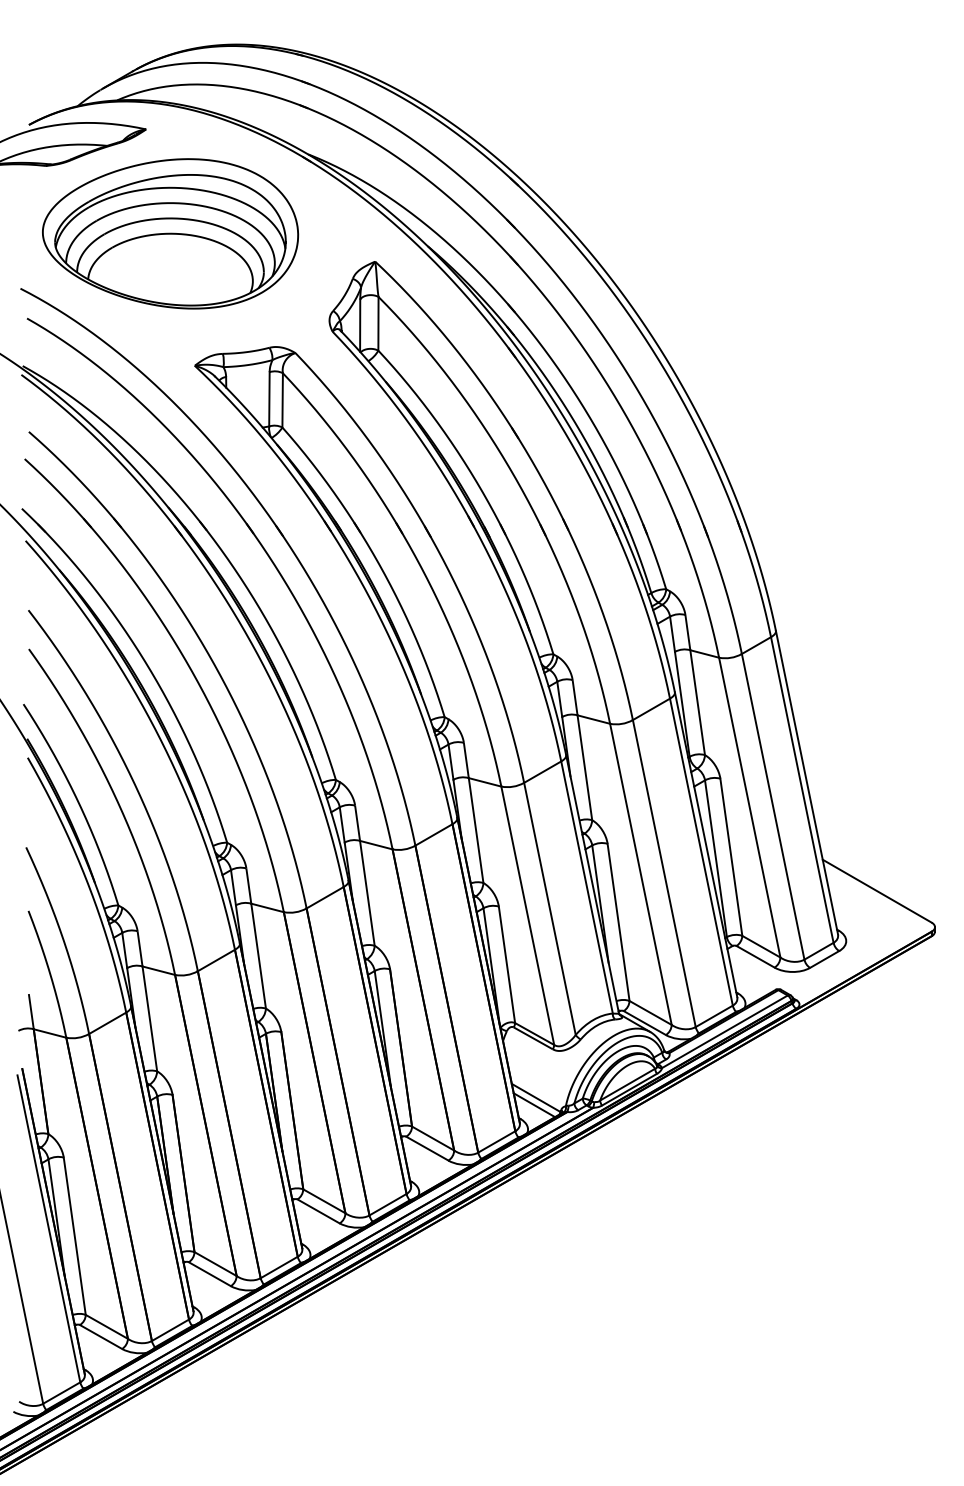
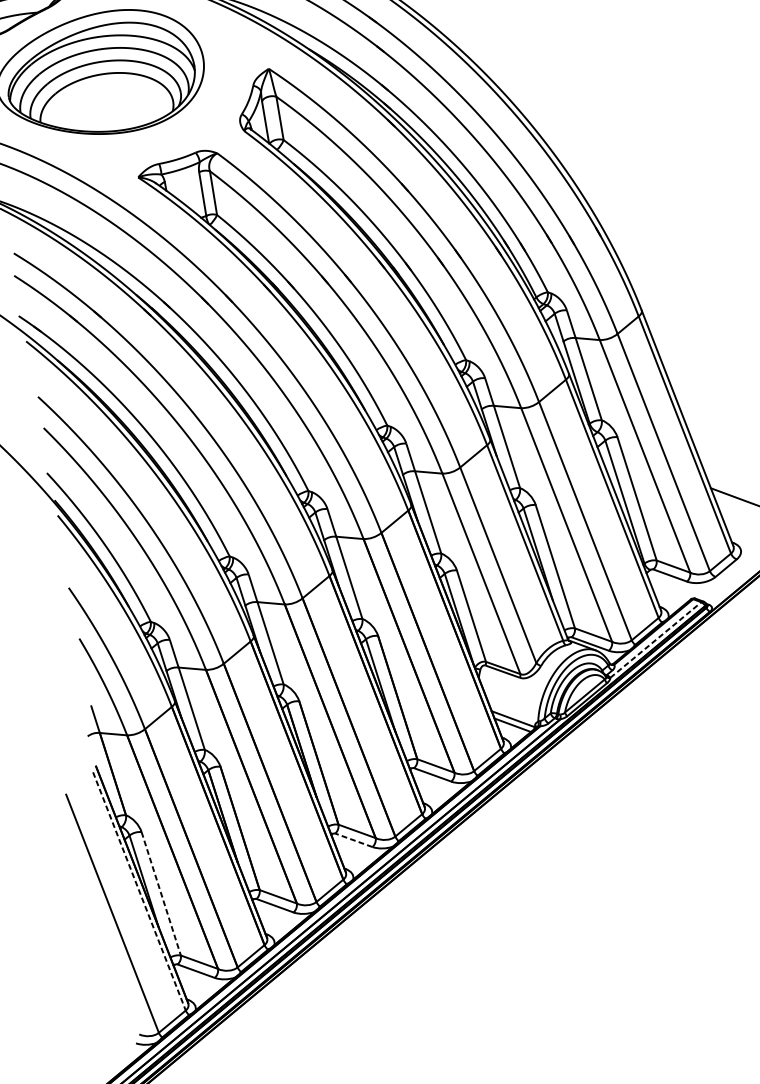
line: (724, 1031) -> (655, 639), solid -> dashed
line: (318, 1211) -> (353, 840), solid -> dashed
line: (48, 1228) -> (139, 891), solid -> dashed
line: (74, 1236) -> (161, 894), solid -> dashed

